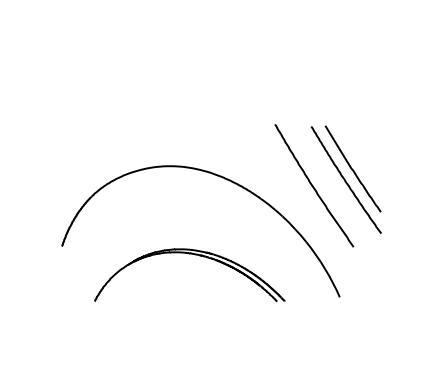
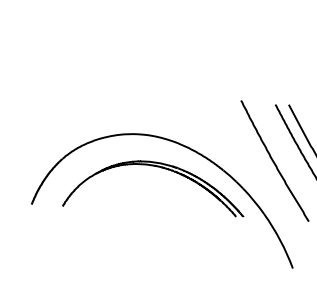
part: (194, 255) -> (160, 168), moved

